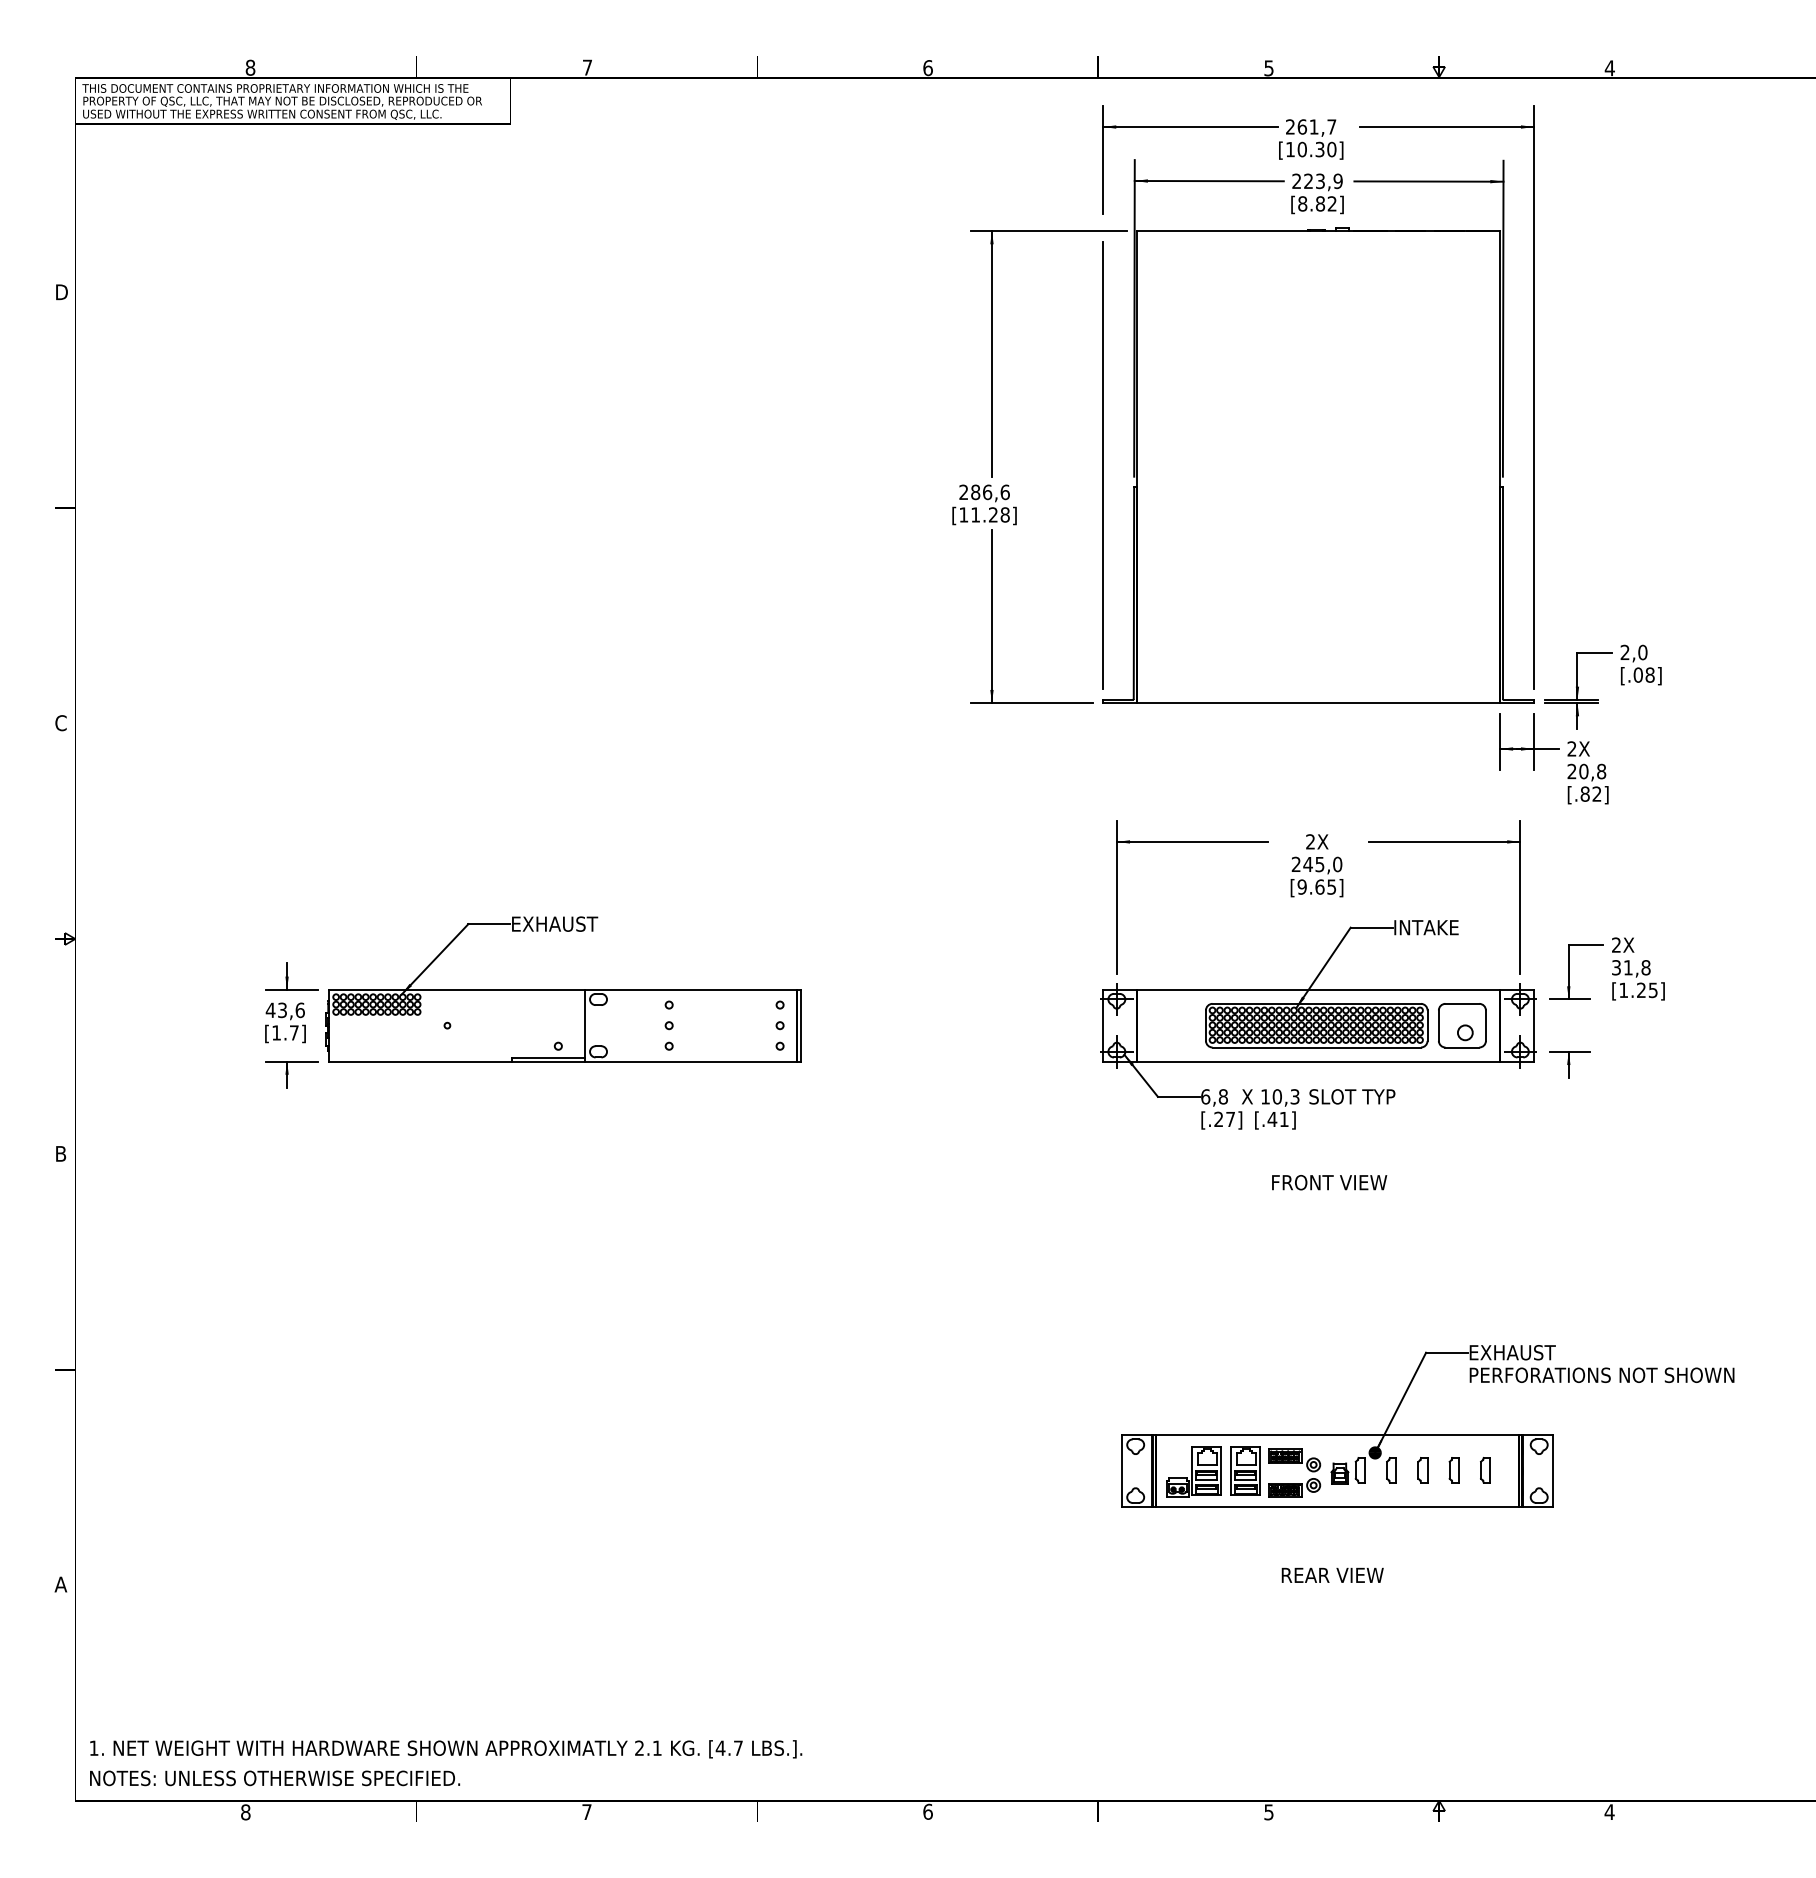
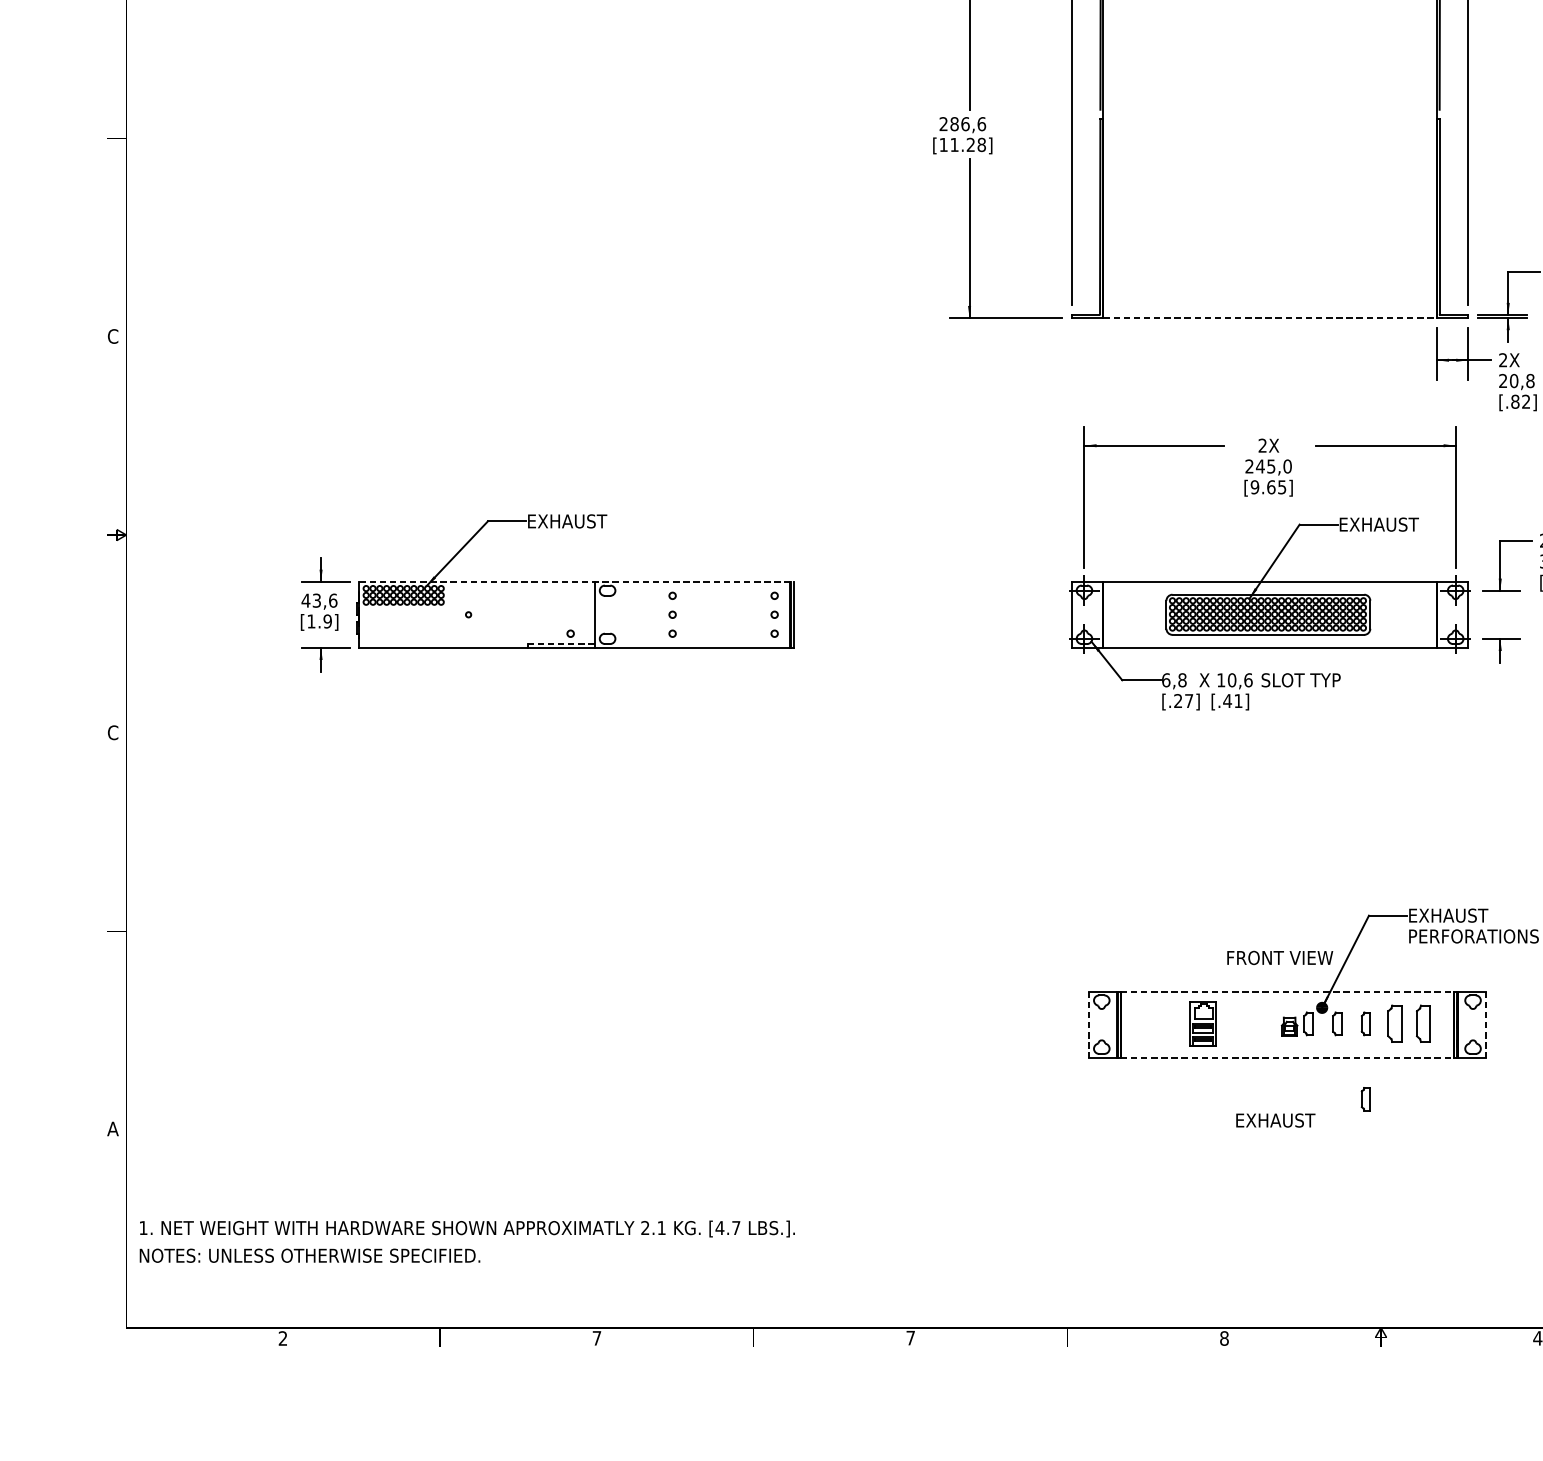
line: (1319, 703) -> (1270, 318), solid -> dashed
text: (1438, 927) -> (1380, 524), INTAKE -> EXHAUST
line: (564, 989) -> (576, 581), solid -> dashed
part: (1462, 1025) -> (1402, 614), removed
text: (293, 1032) -> (326, 621), [1.7] -> [1.9]
line: (548, 1057) -> (561, 644), solid -> dashed
text: (1294, 1096) -> (1247, 679), 10,3 -> 10,6
text: (60, 1153) -> (112, 732), B -> C
text: (1329, 1182) -> (1280, 957), moved
line: (1337, 1435) -> (1287, 991), solid -> dashed
part: (1294, 1463) -> (1247, 1017), removed
part: (1453, 1470) -> (1394, 1024), size x1.6
part: (1485, 1470) -> (1423, 1024), size x1.6
line: (1121, 1471) -> (1088, 1024), solid -> dashed
part: (1193, 1471) -> (1154, 1024), removed
line: (1552, 1471) -> (1485, 1024), solid -> dashed
line: (1337, 1507) -> (1287, 1058), solid -> dashed
part: (1422, 1552) -> (1365, 1099), added
text: (1333, 1575) -> (1283, 1120), REAR VIEW -> EXHAUST
text: (446, 1763) -> (467, 1242), moved
text: (927, 1811) -> (910, 1337), 6 -> 7
text: (245, 1812) -> (282, 1338), 8 -> 2
text: (1268, 1812) -> (1223, 1338), 5 -> 8

